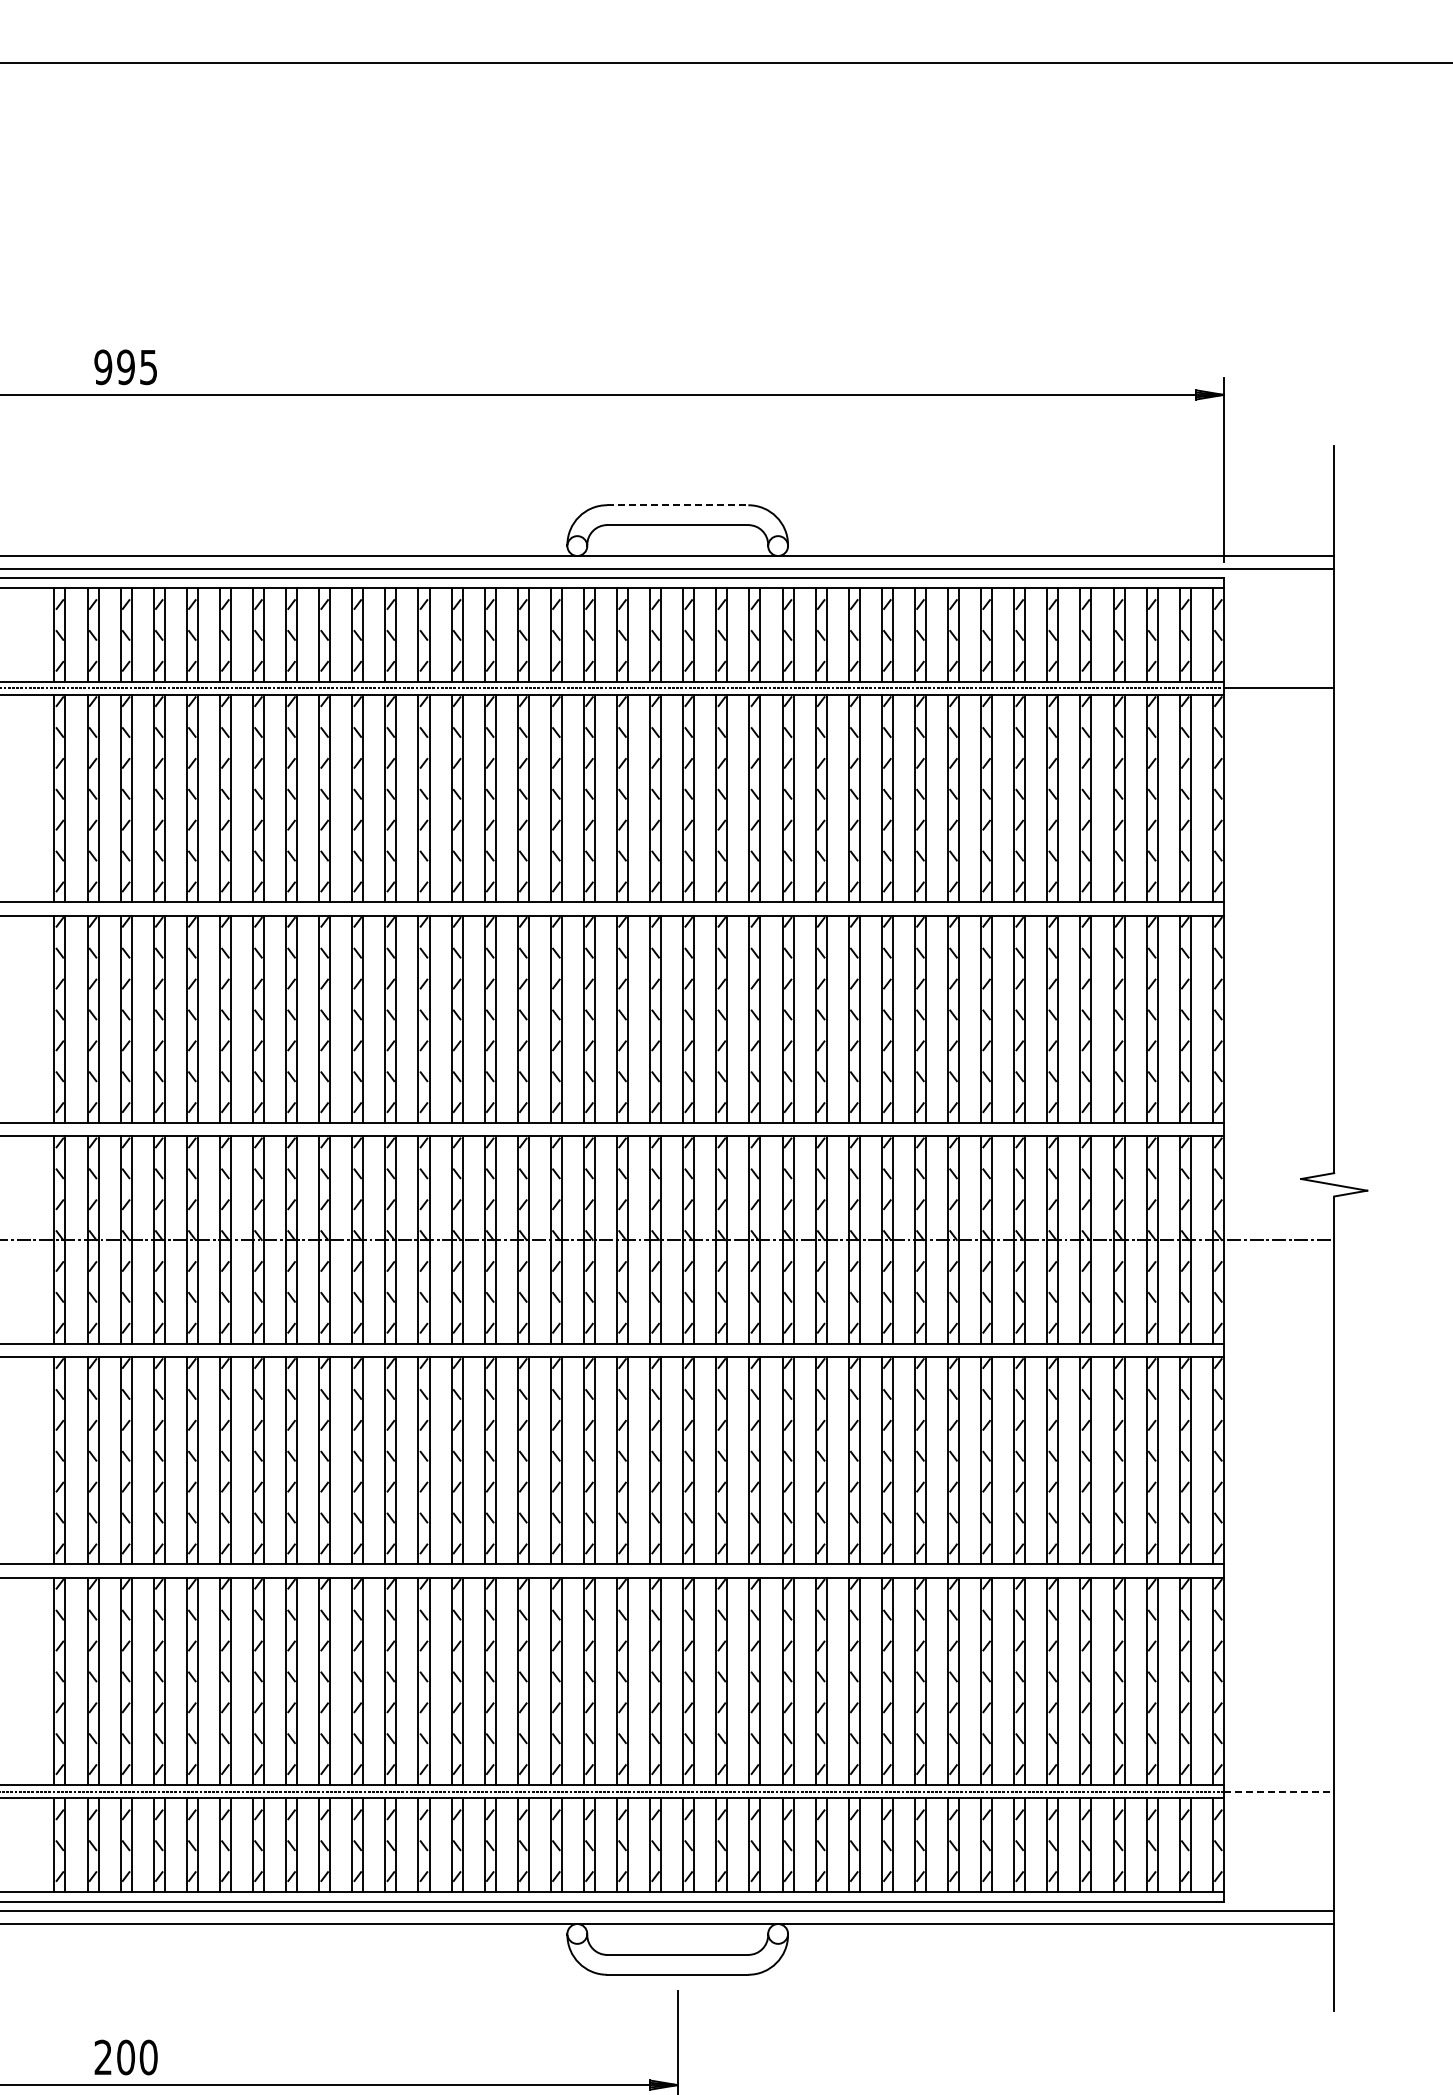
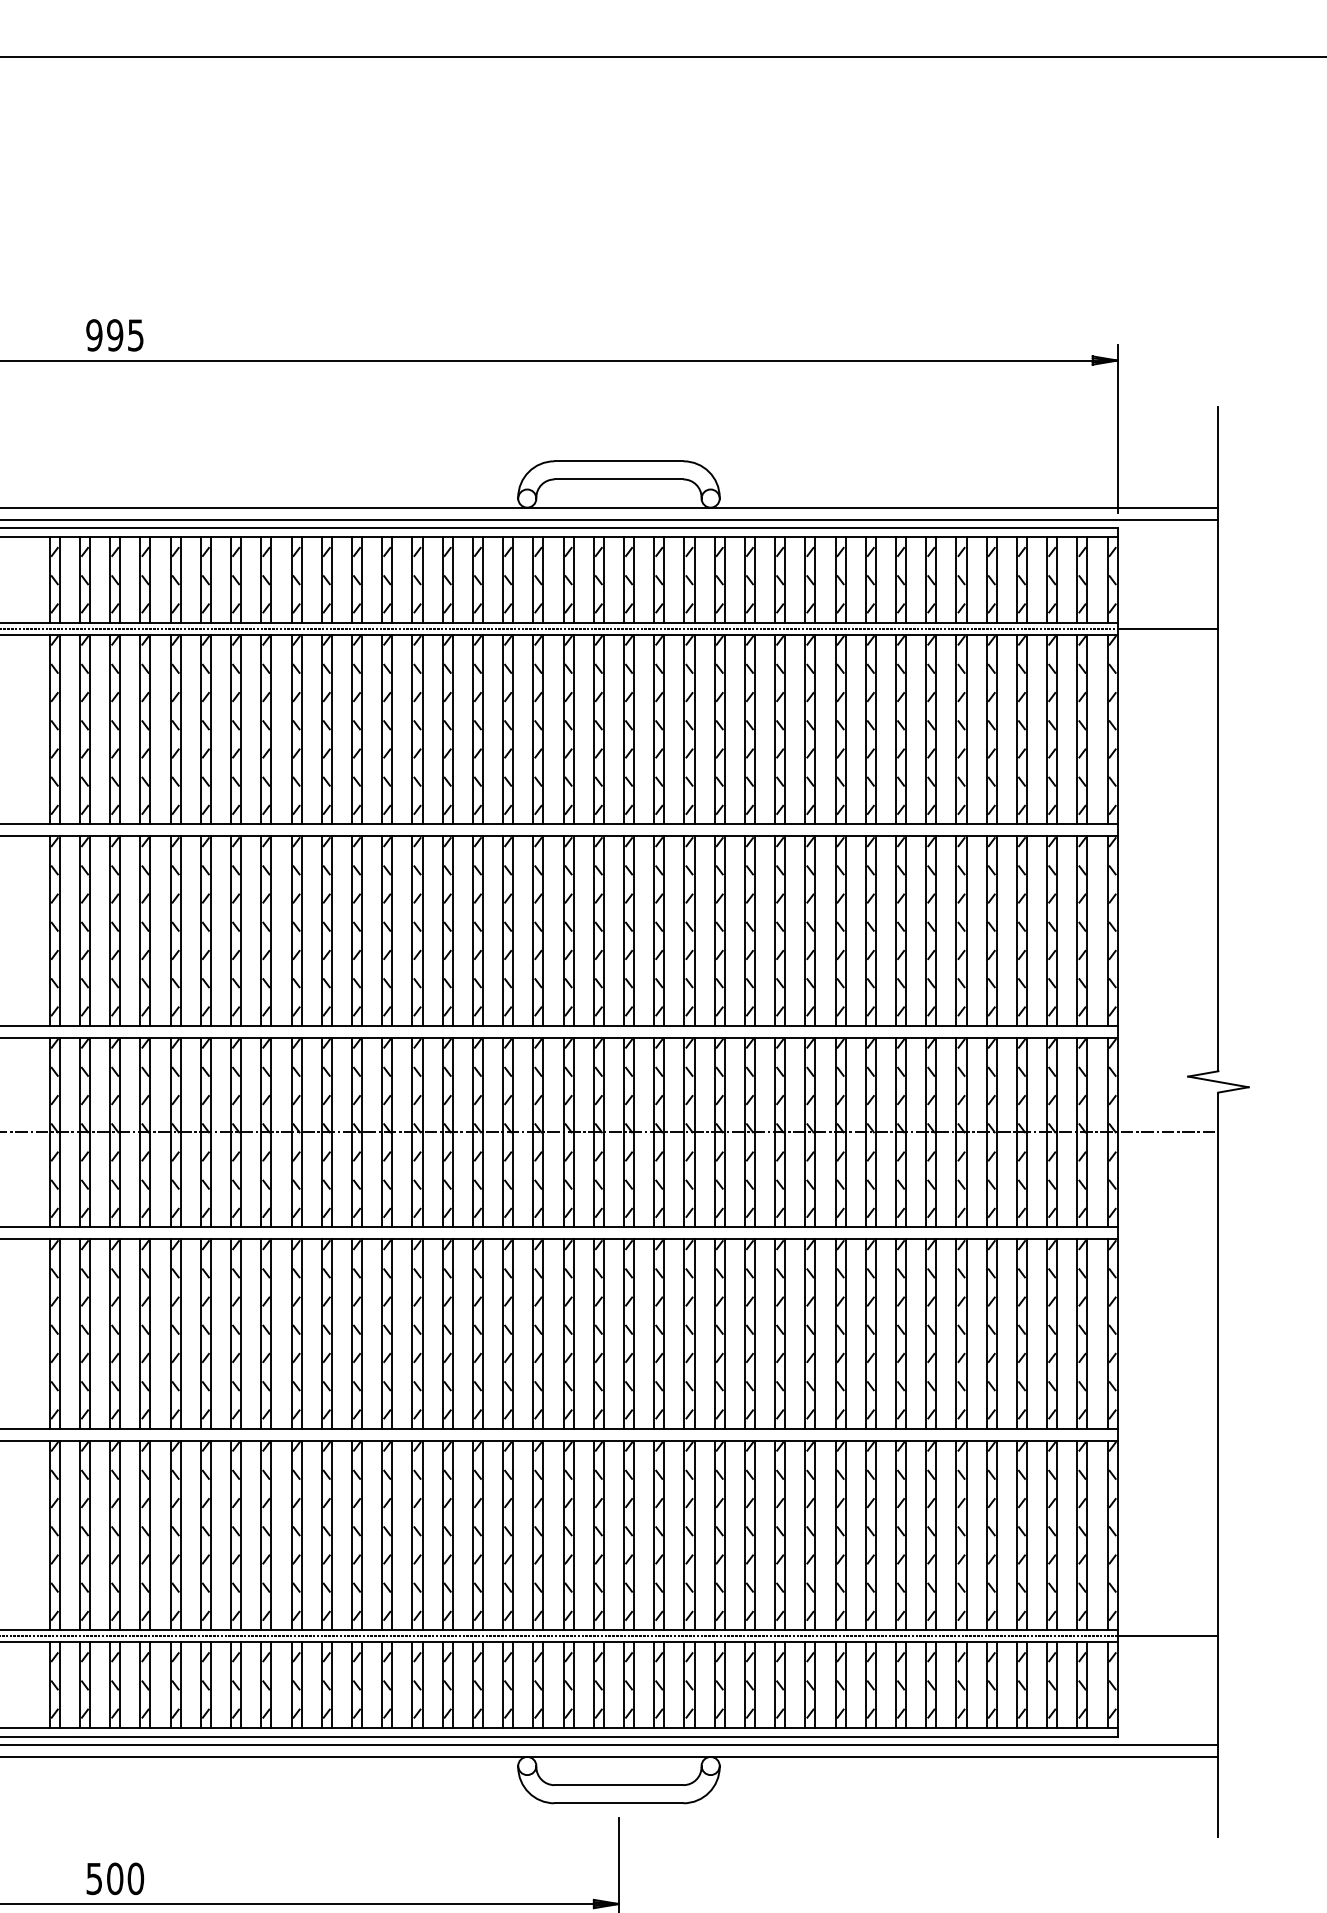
line: (677, 505) -> (618, 461), dashed -> solid
line: (1279, 1791) -> (1168, 1635), dashed -> solid
text: (102, 2057) -> (93, 1878), 200 -> 500

